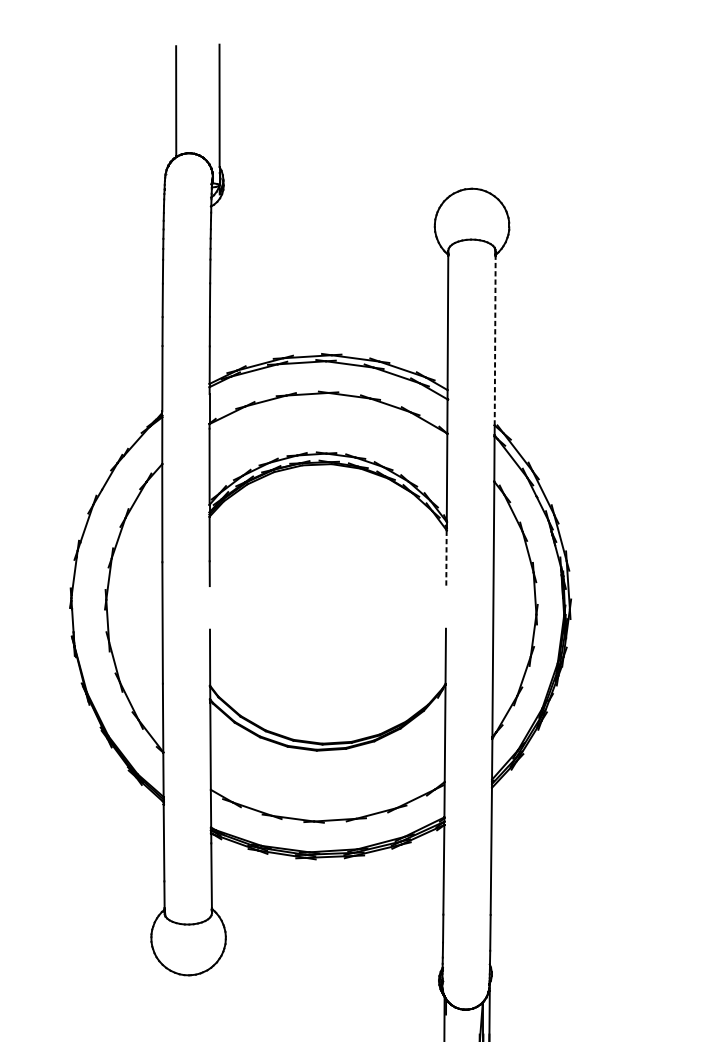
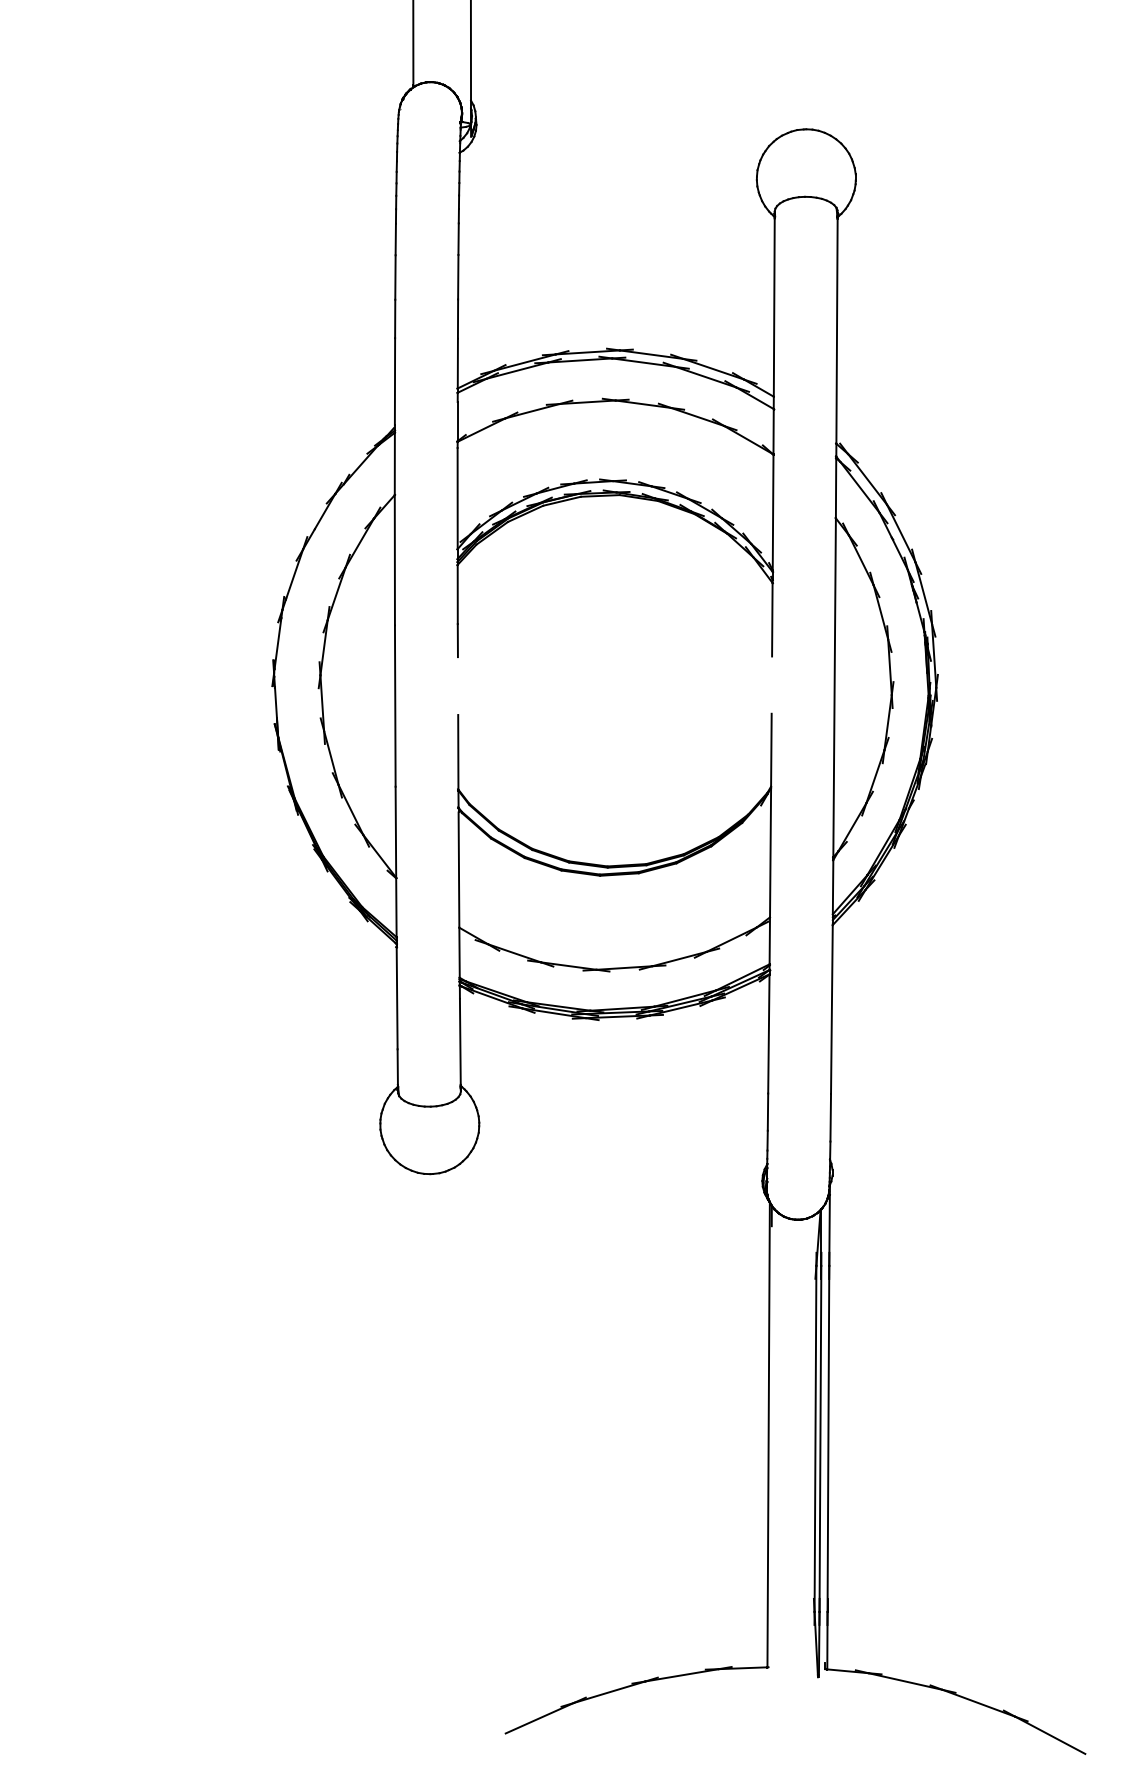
line: (495, 340) -> (837, 331), dashed -> solid
line: (446, 557) -> (772, 619), dashed -> solid

